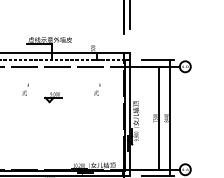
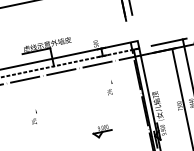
text: (25, 89) -> (34, 117), moved
part: (53, 97) -> (102, 131), moved

